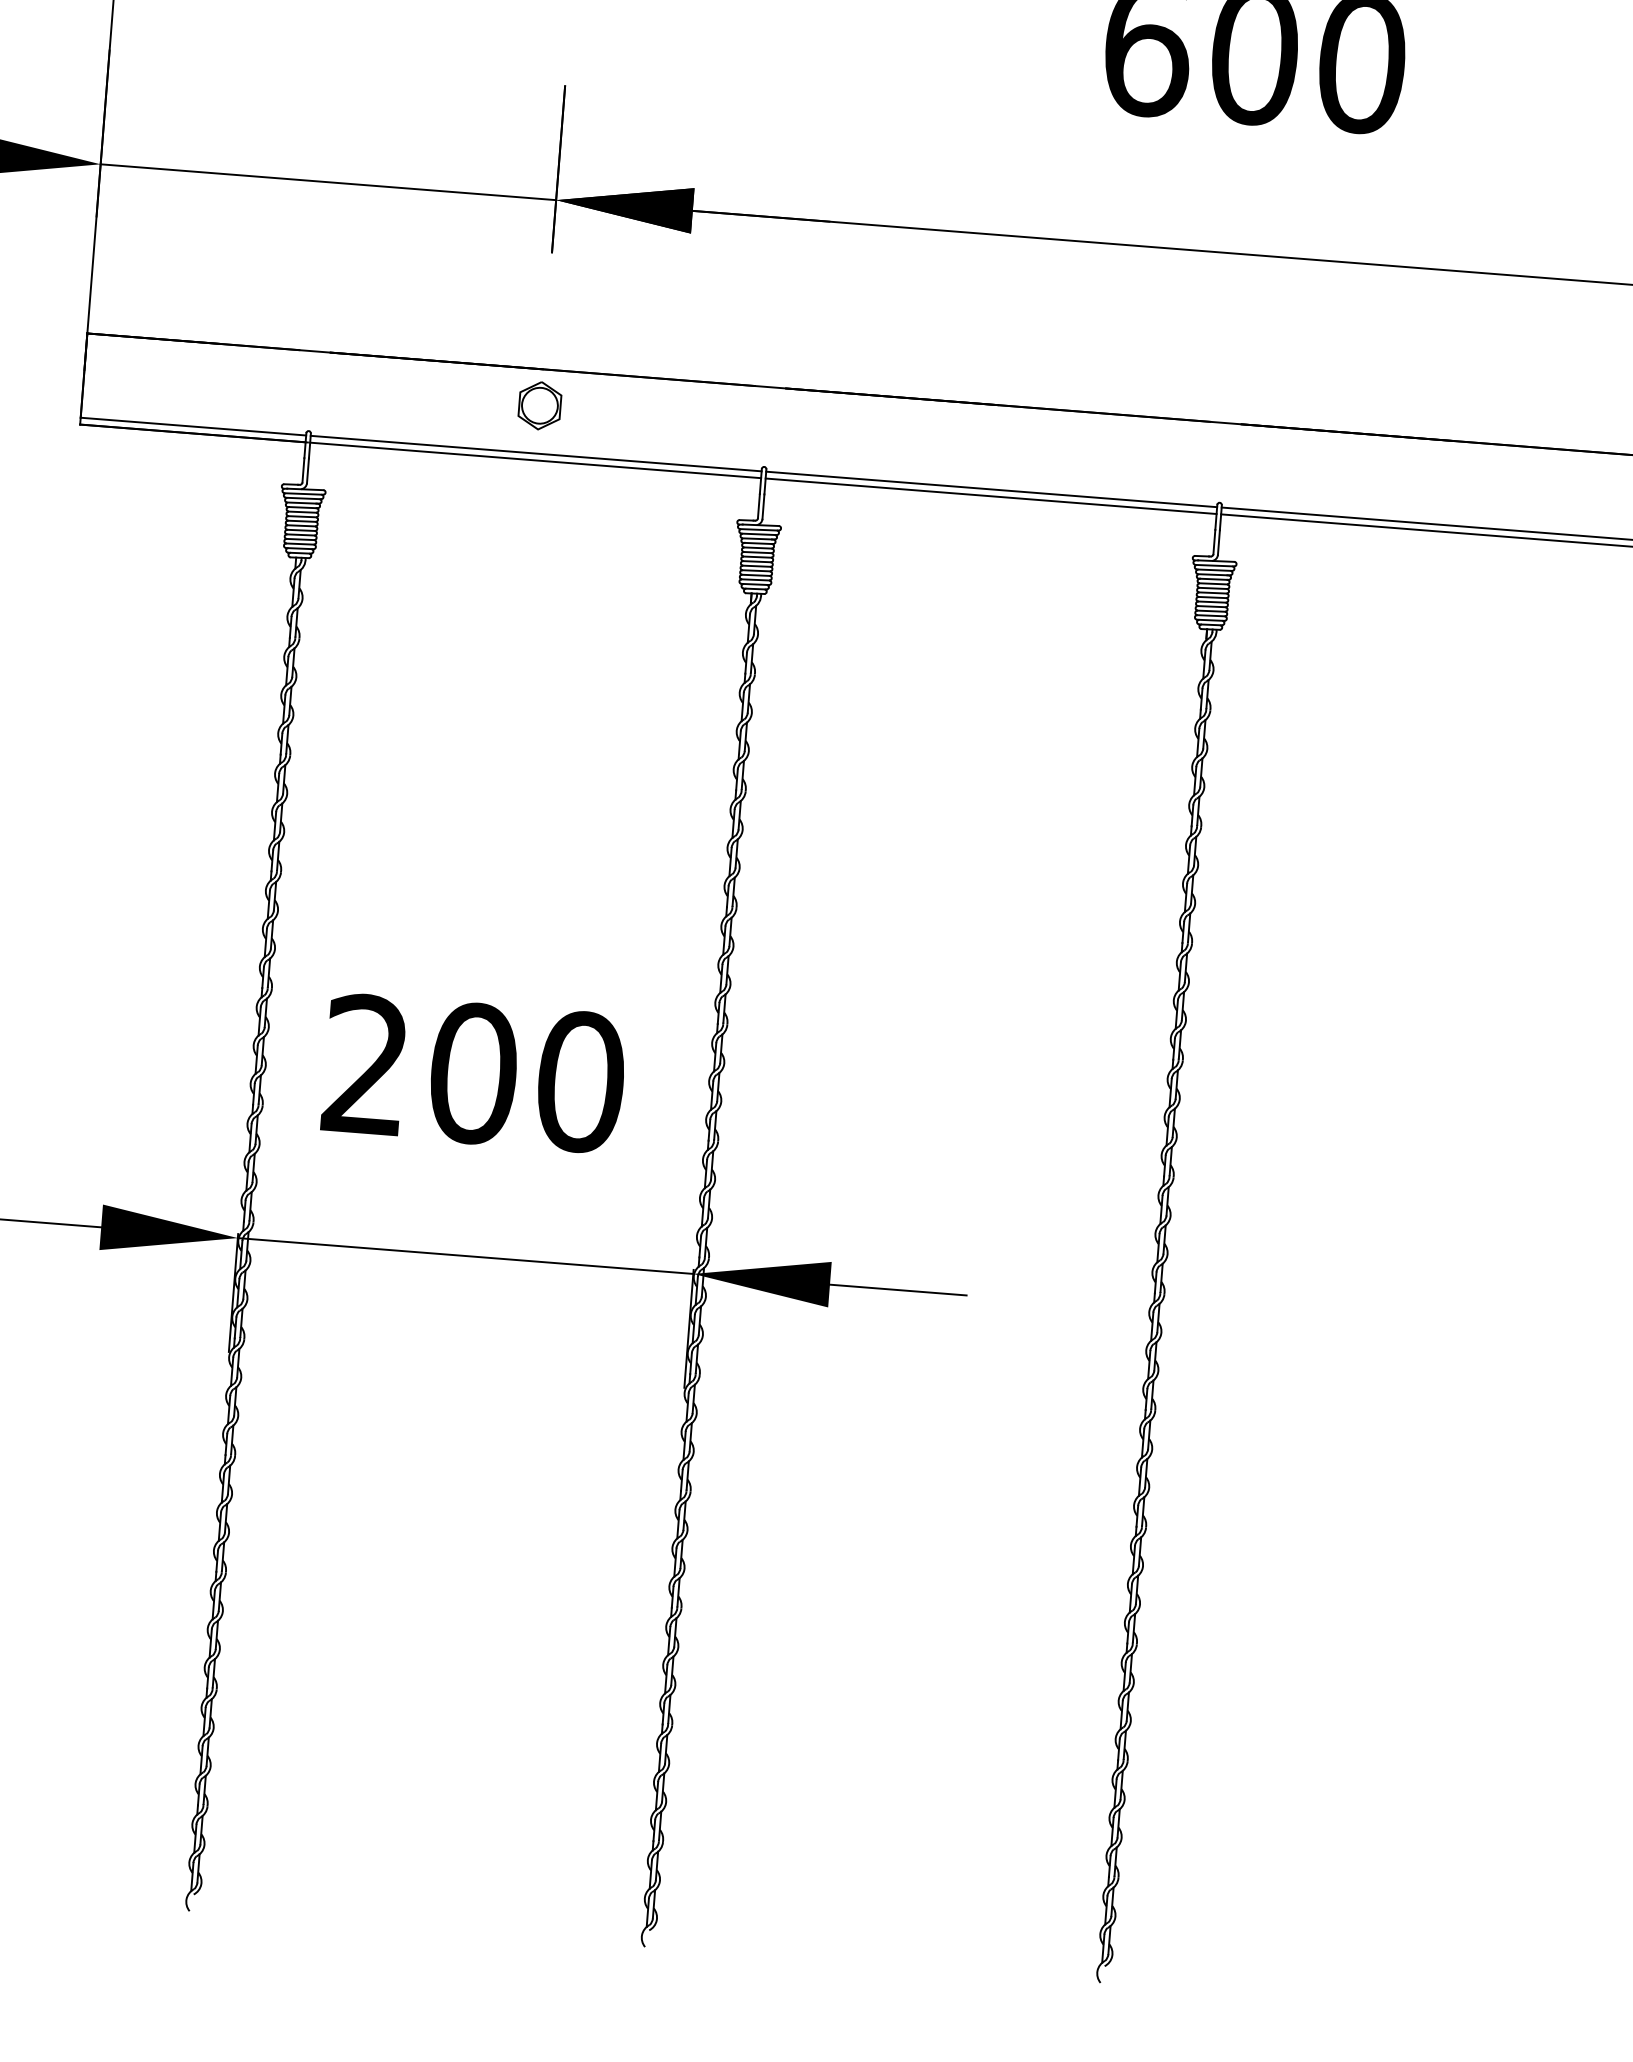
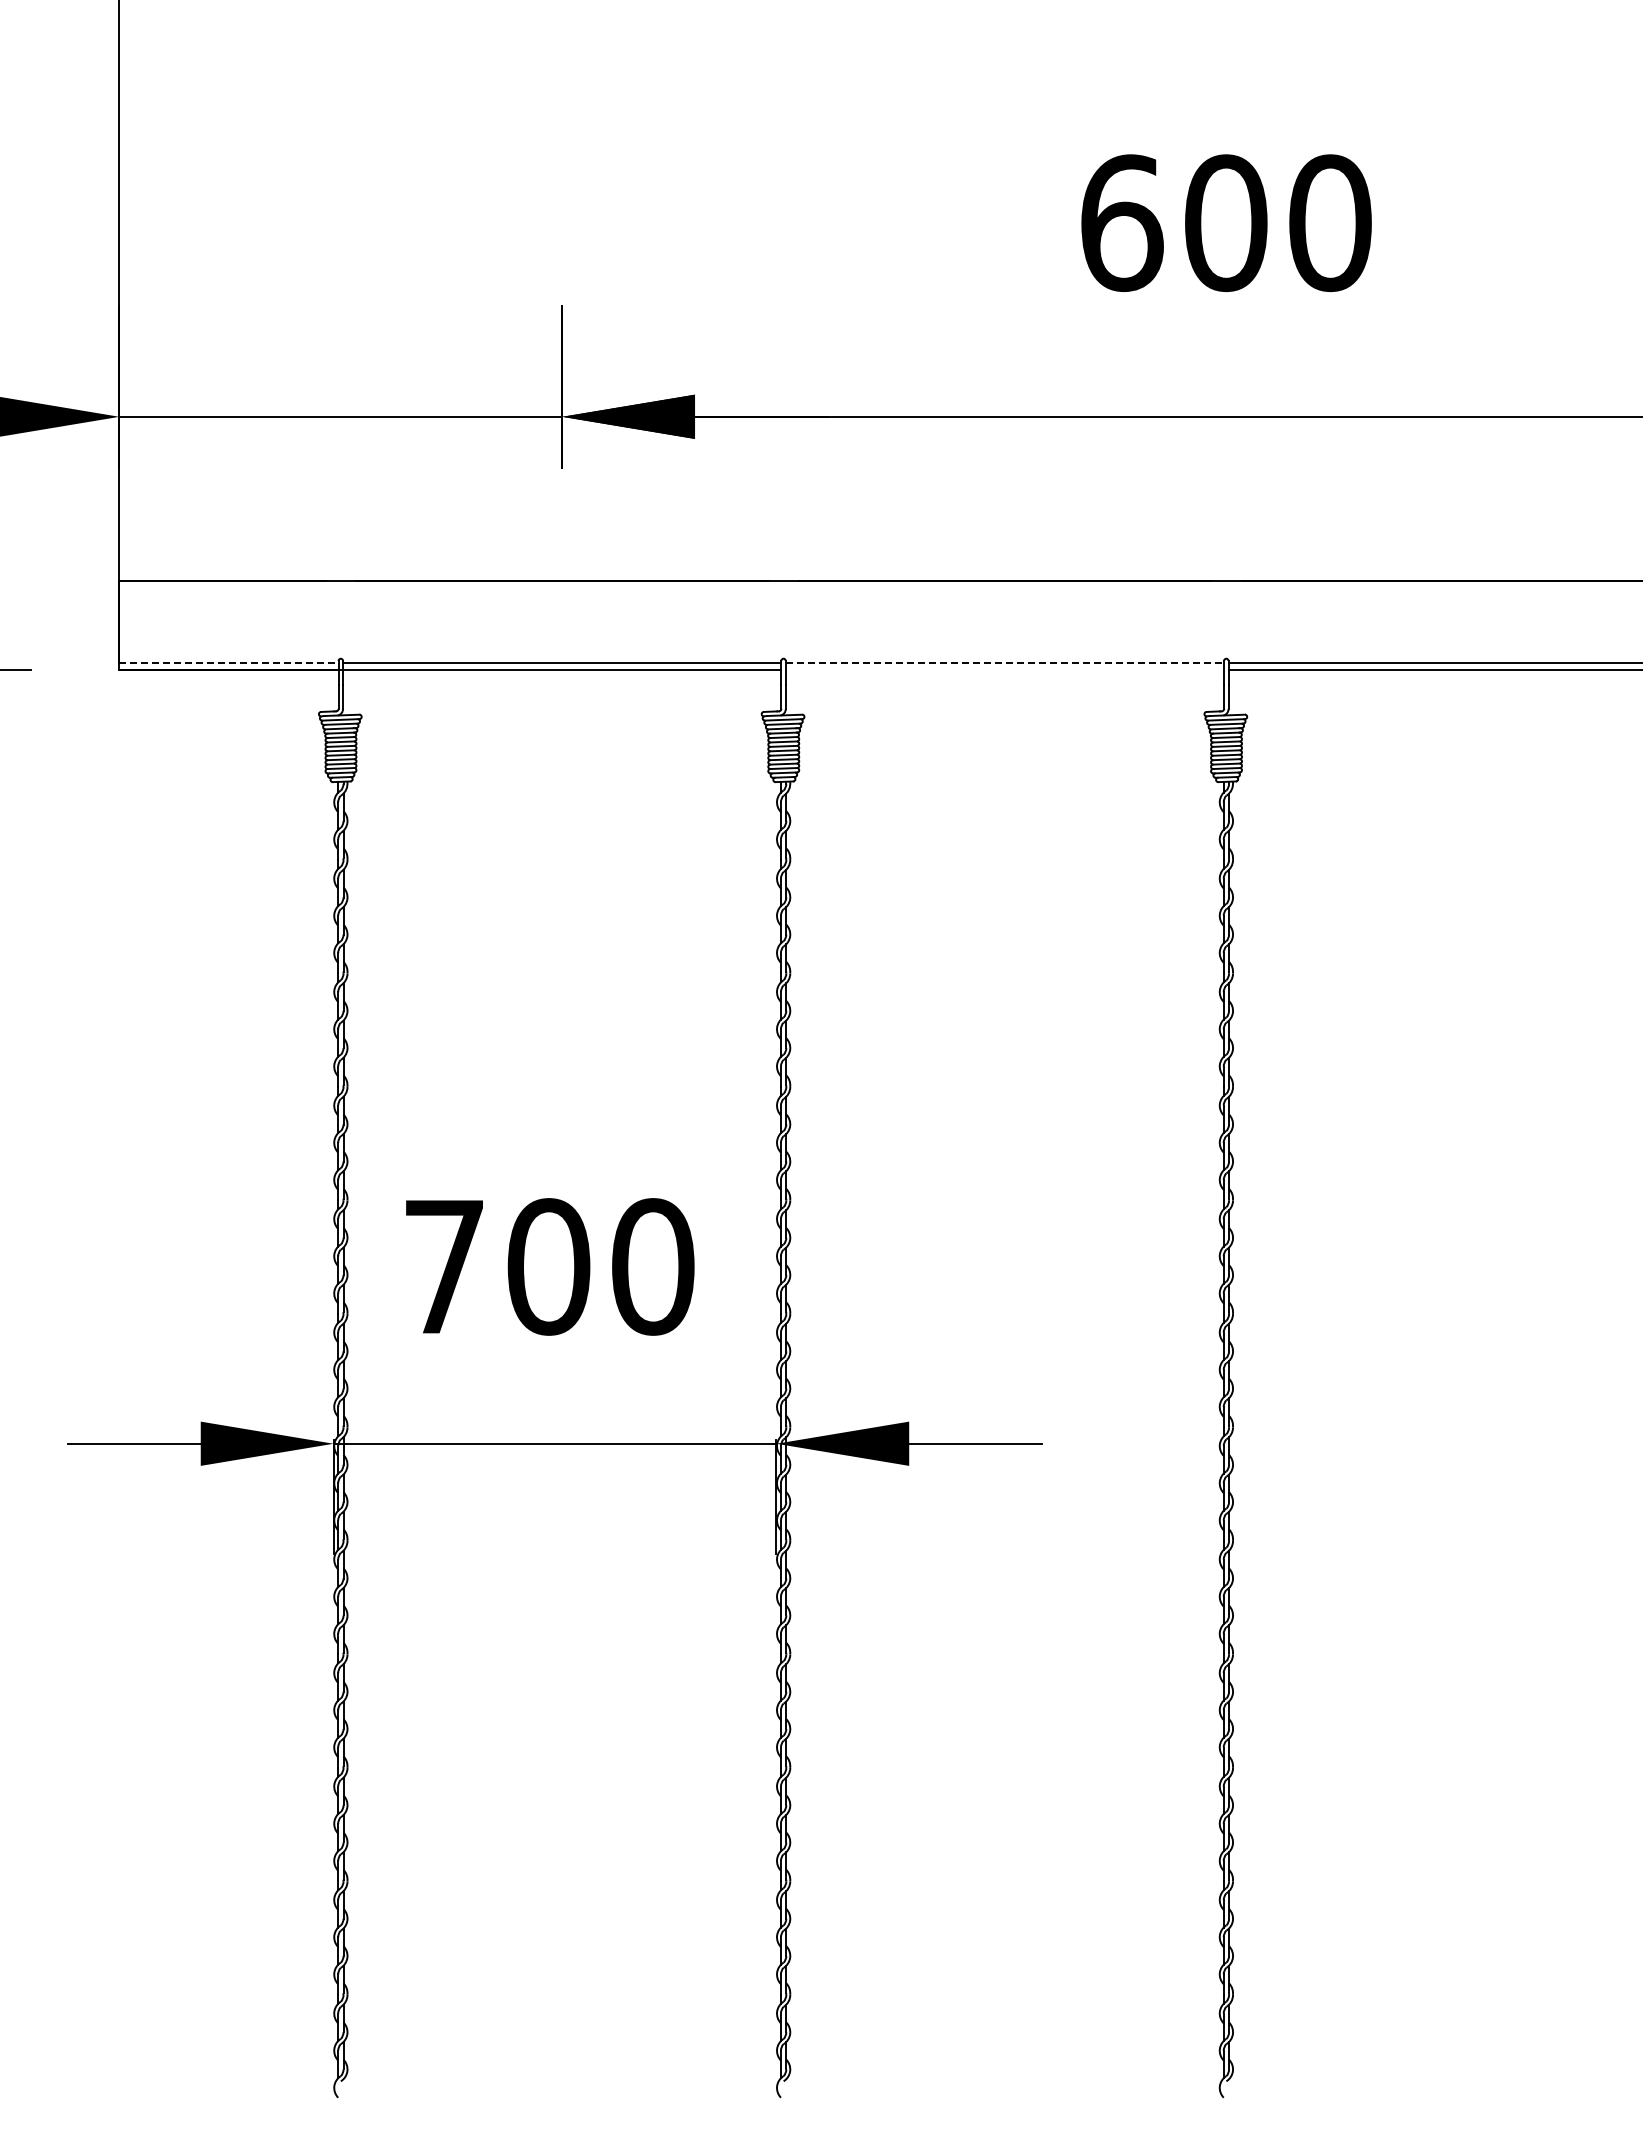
part: (540, 405) -> (562, 616), removed
line: (193, 426) -> (229, 663), solid -> dashed
line: (992, 489) -> (1005, 663), solid -> dashed
line: (990, 495) -> (1004, 669), removed
text: (365, 1063) -> (443, 1265), 200 -> 700

